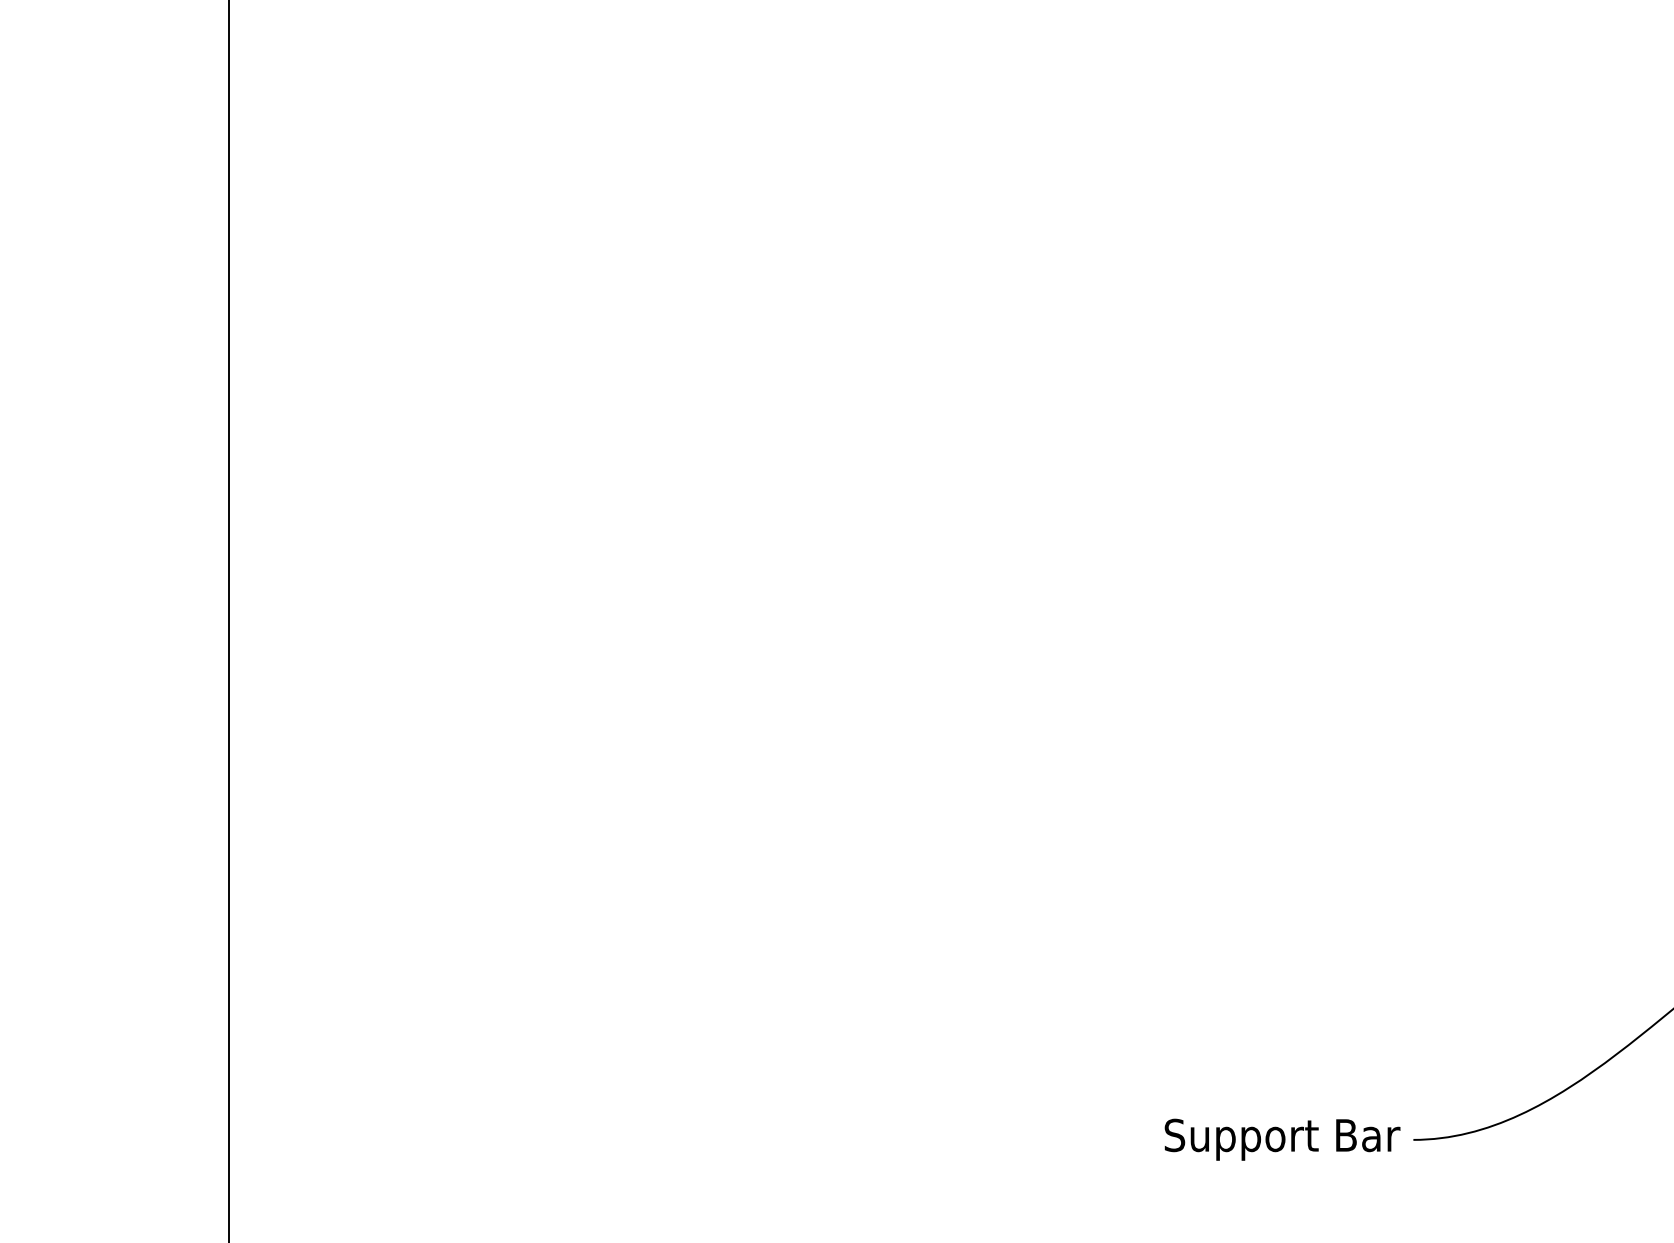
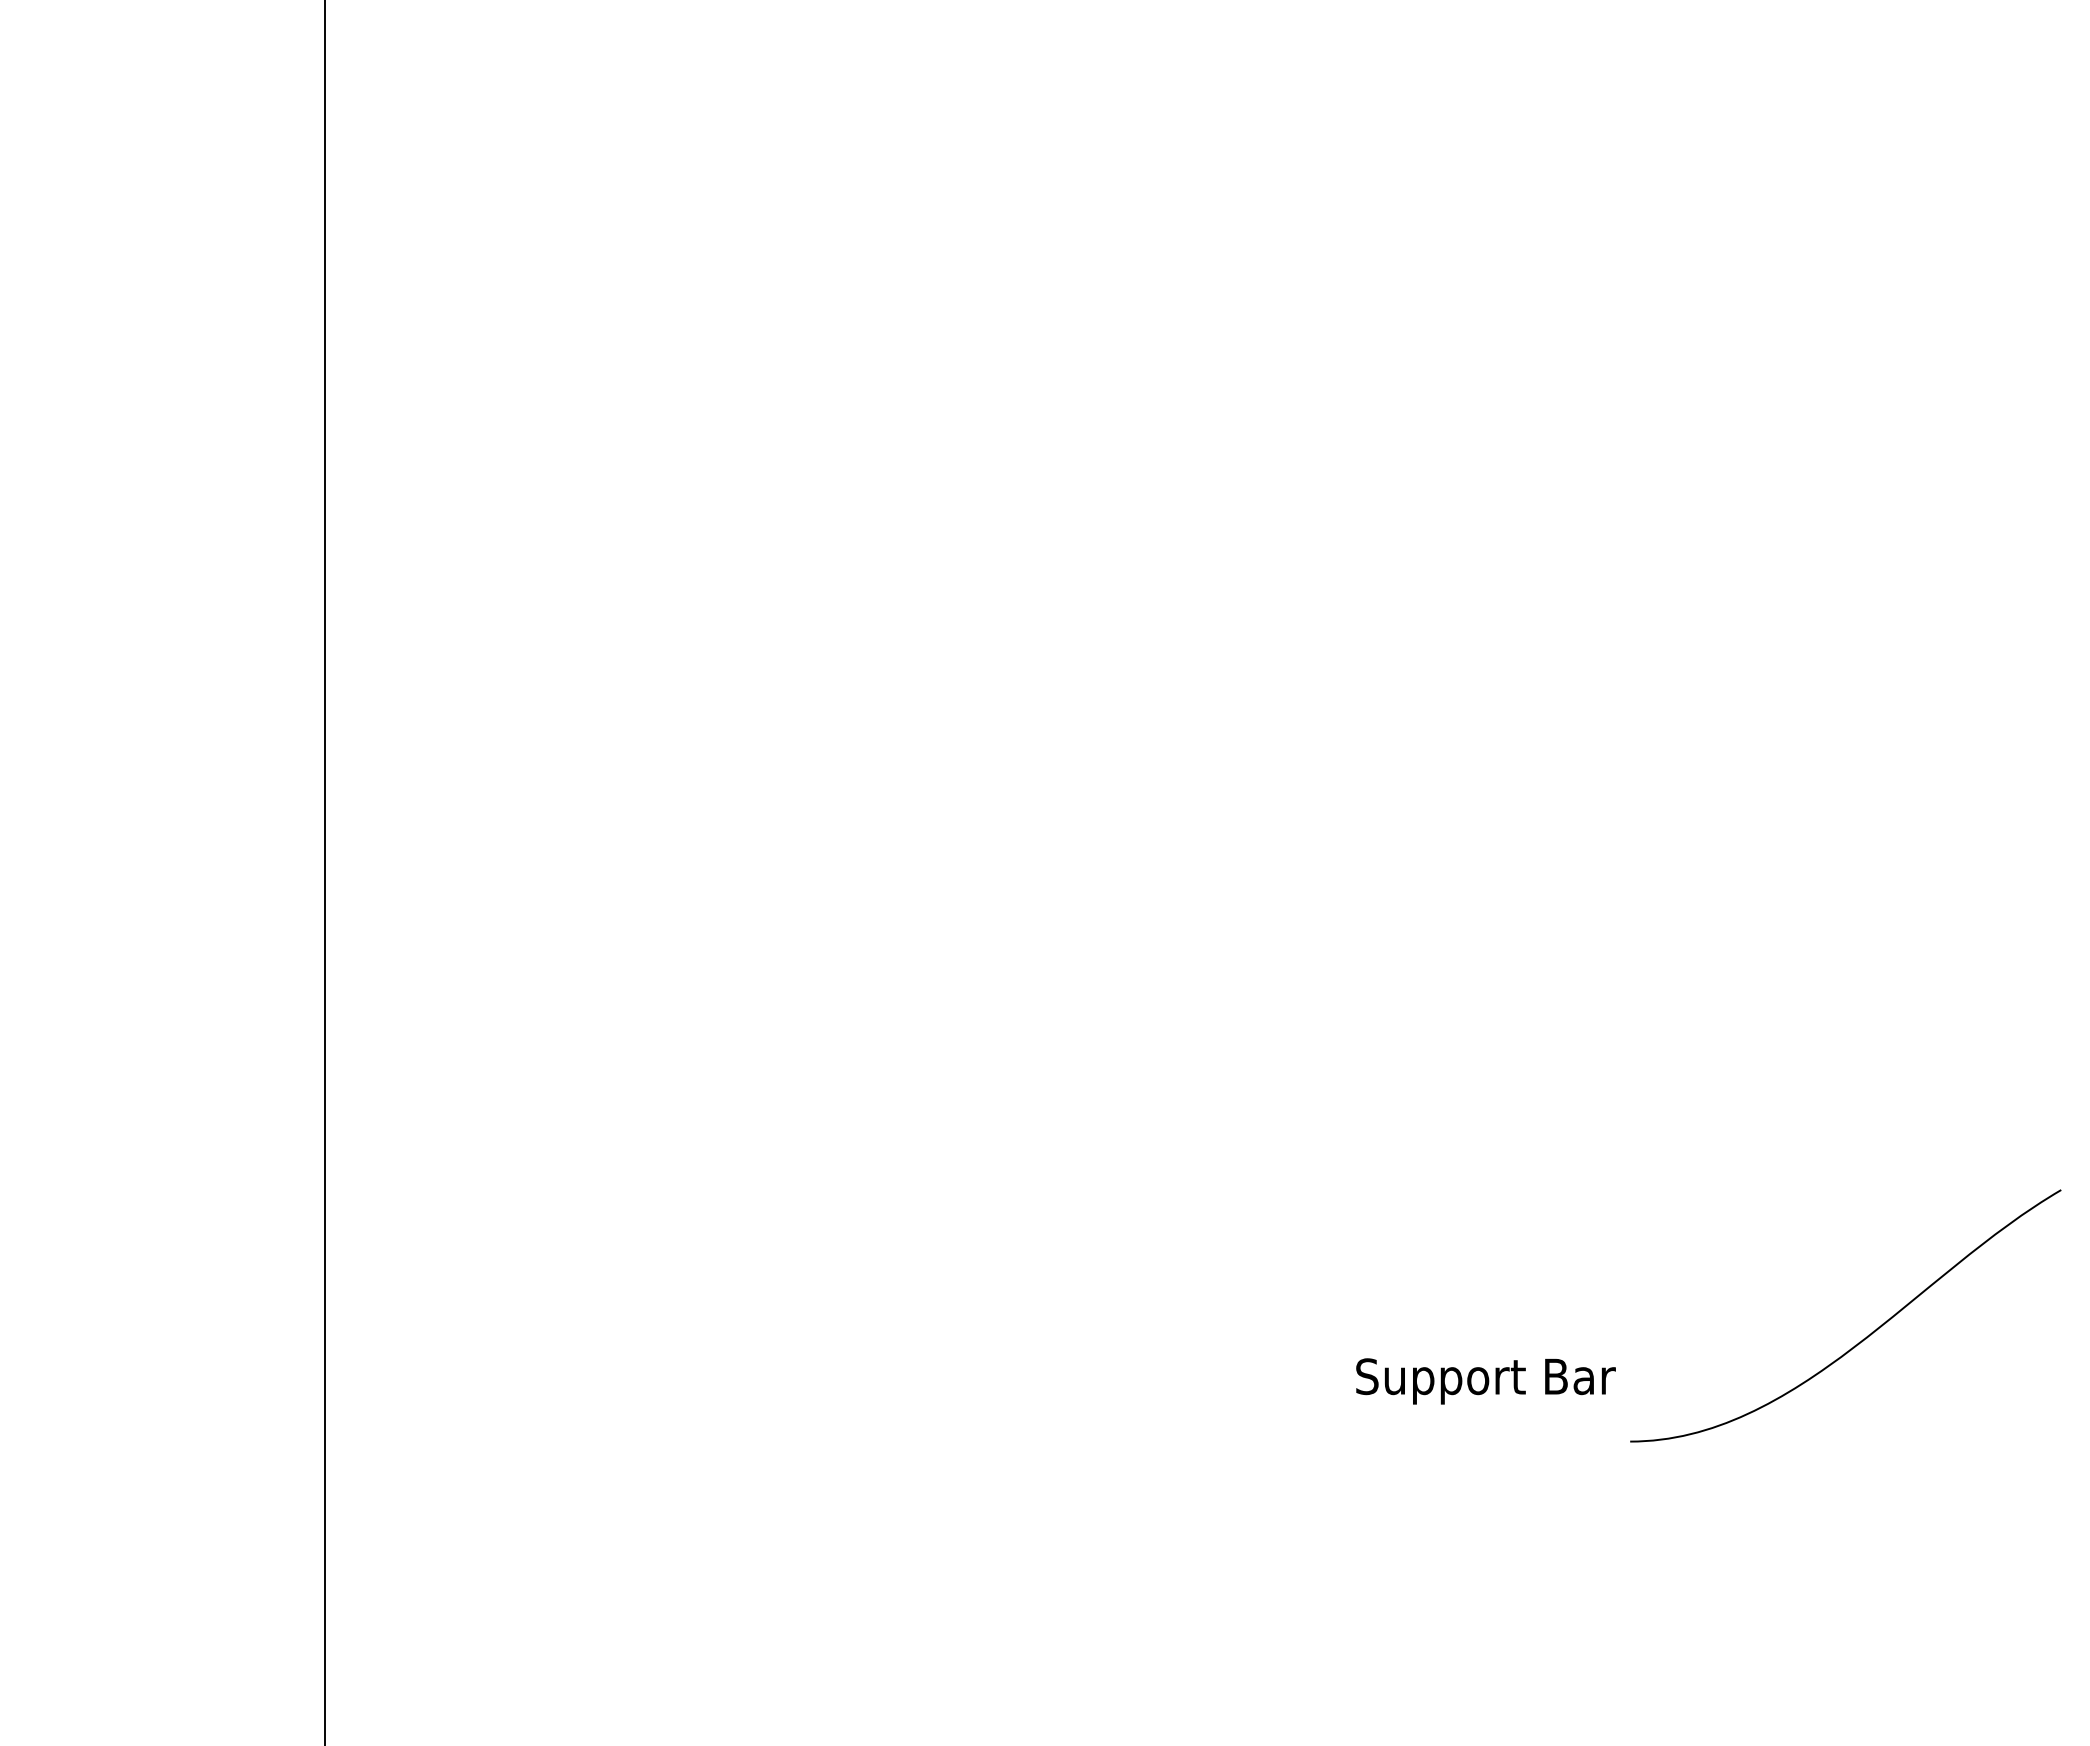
text: (1282, 1139) -> (1485, 1381), moved

